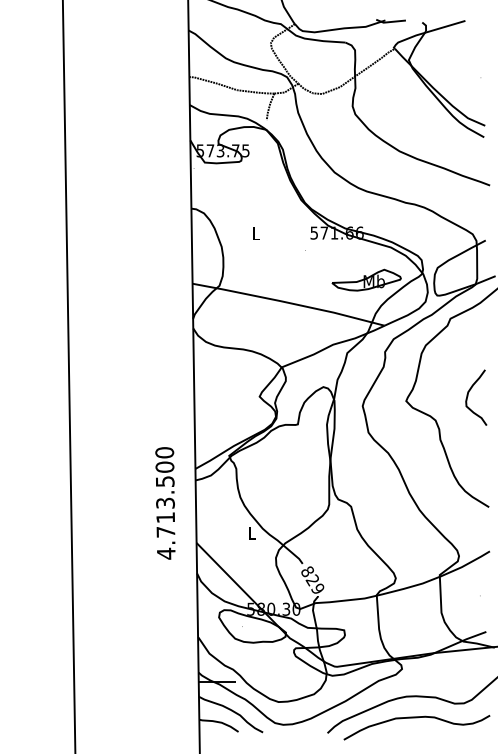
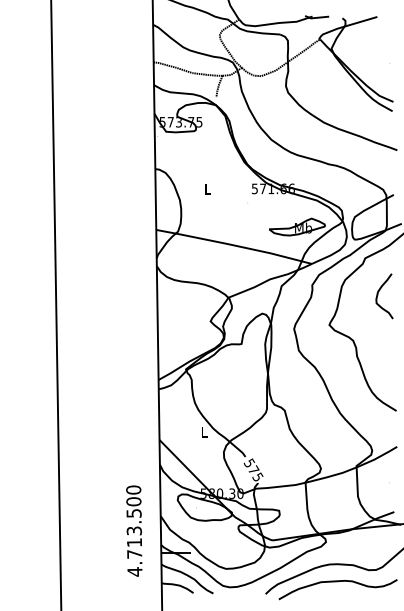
curve: (468, 396) -> (378, 295), moved
text: (165, 503) -> (134, 531), moved
text: (312, 579) -> (253, 469), 829 -> 575

